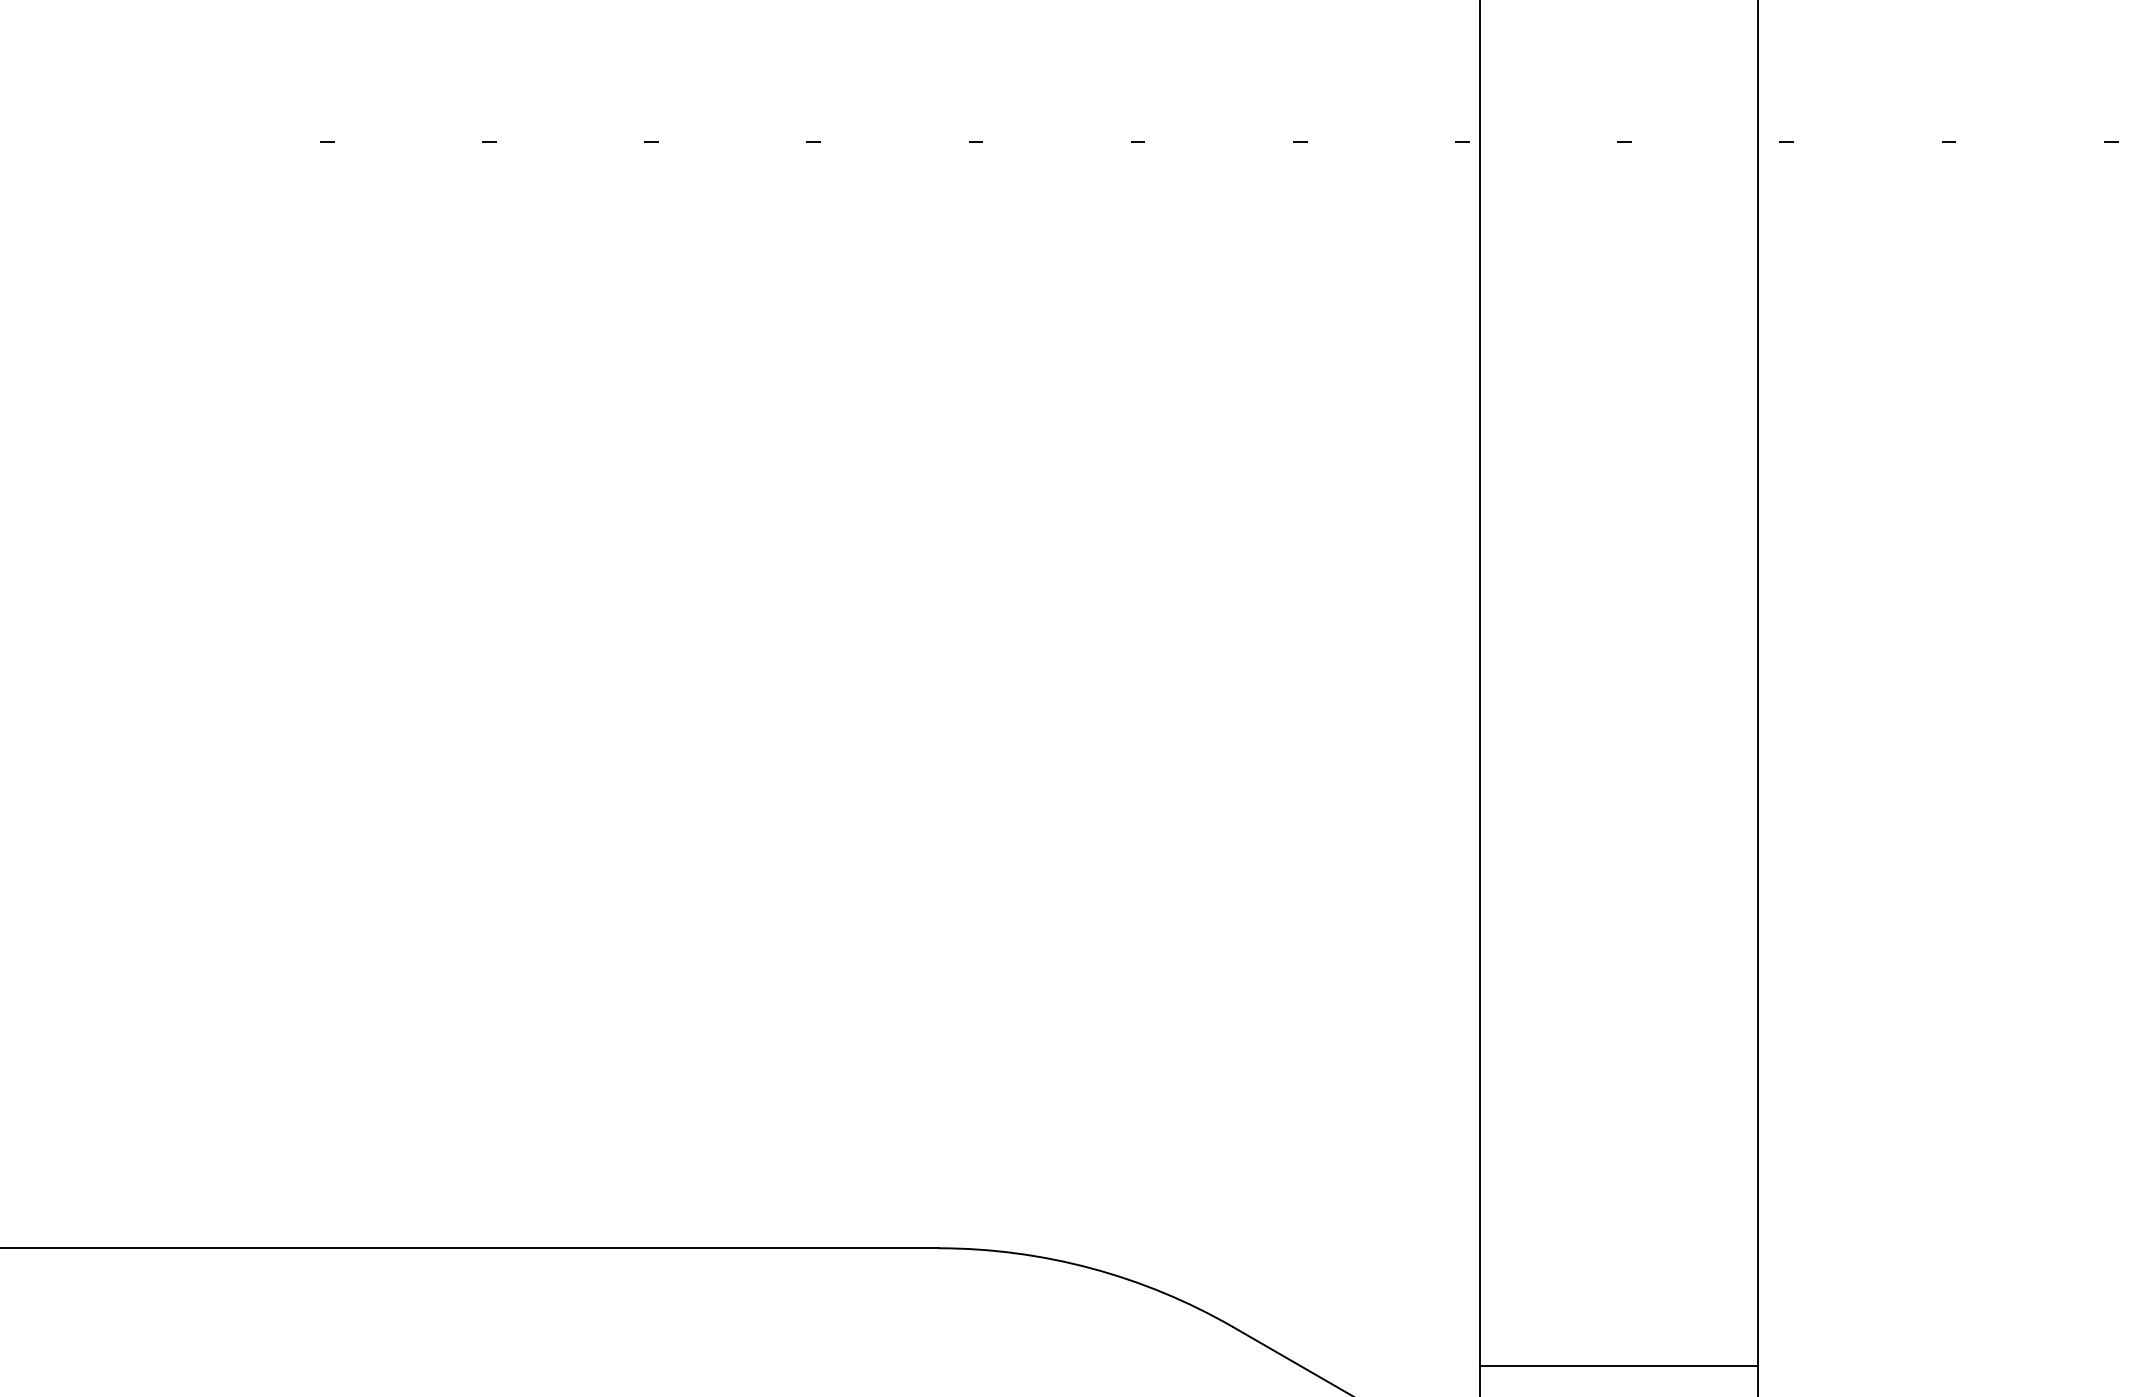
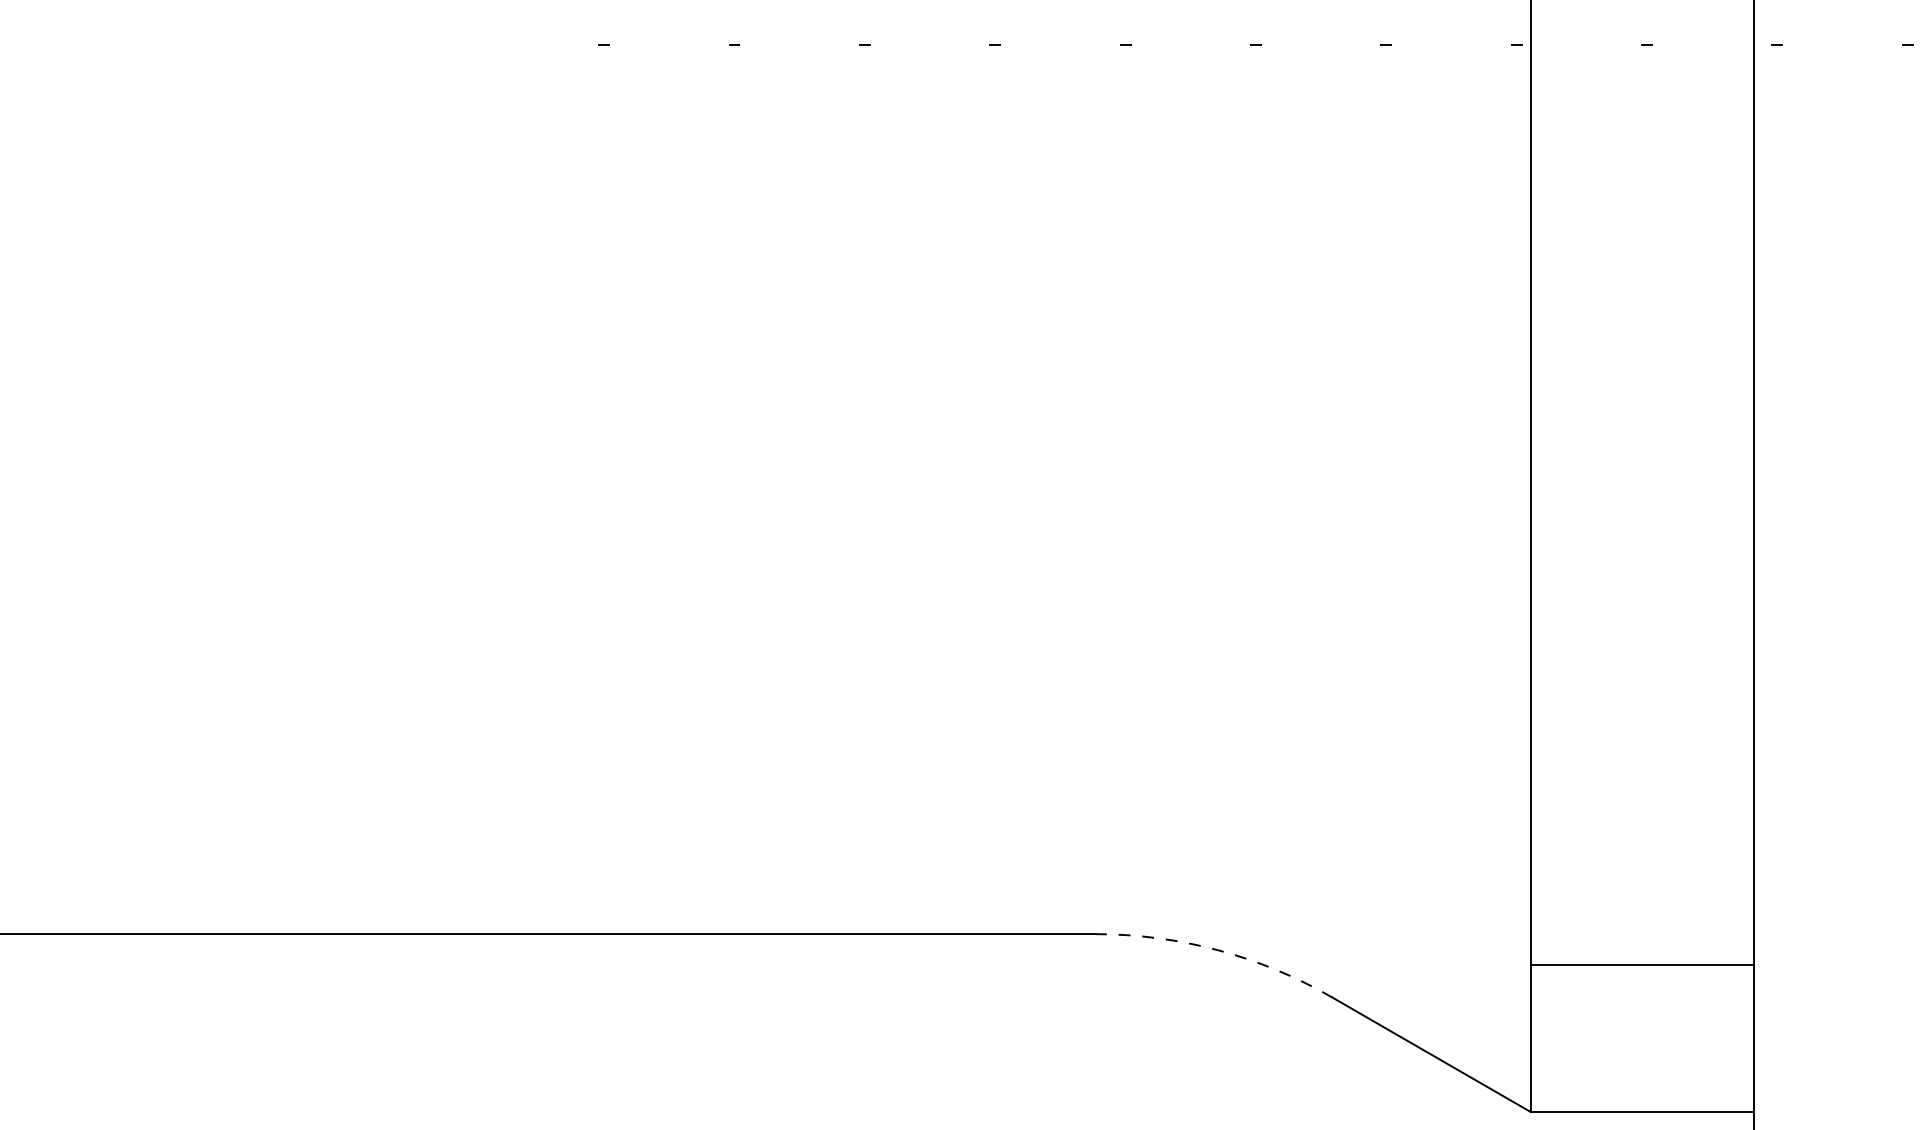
arc: (1091, 1268) -> (1218, 950), solid -> dashed
line: (1618, 1365) -> (1642, 964), moved

